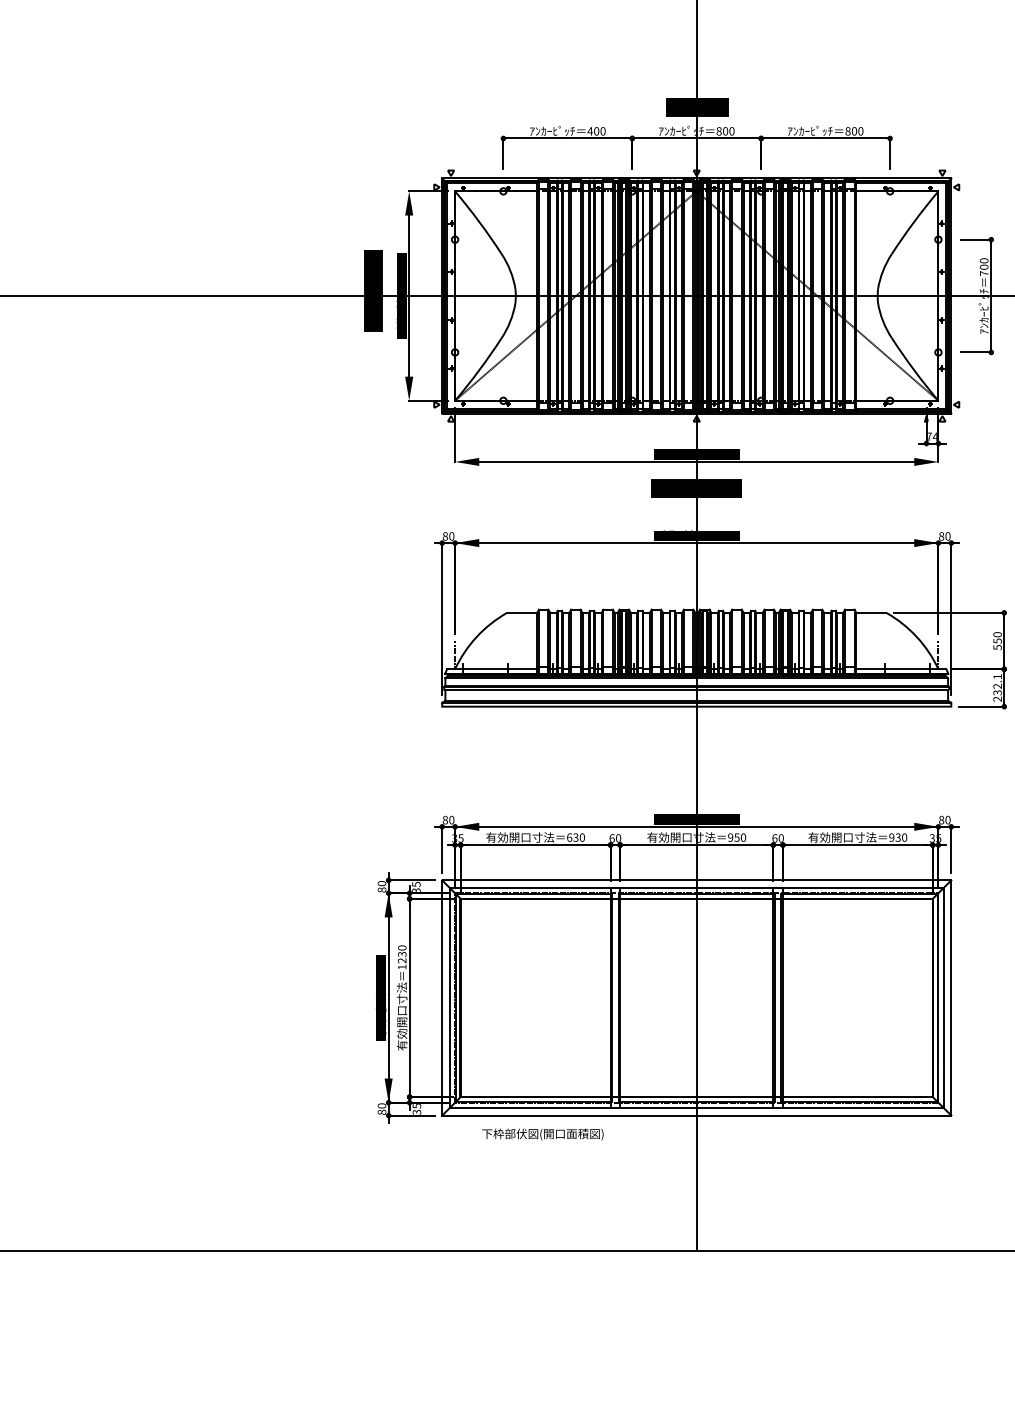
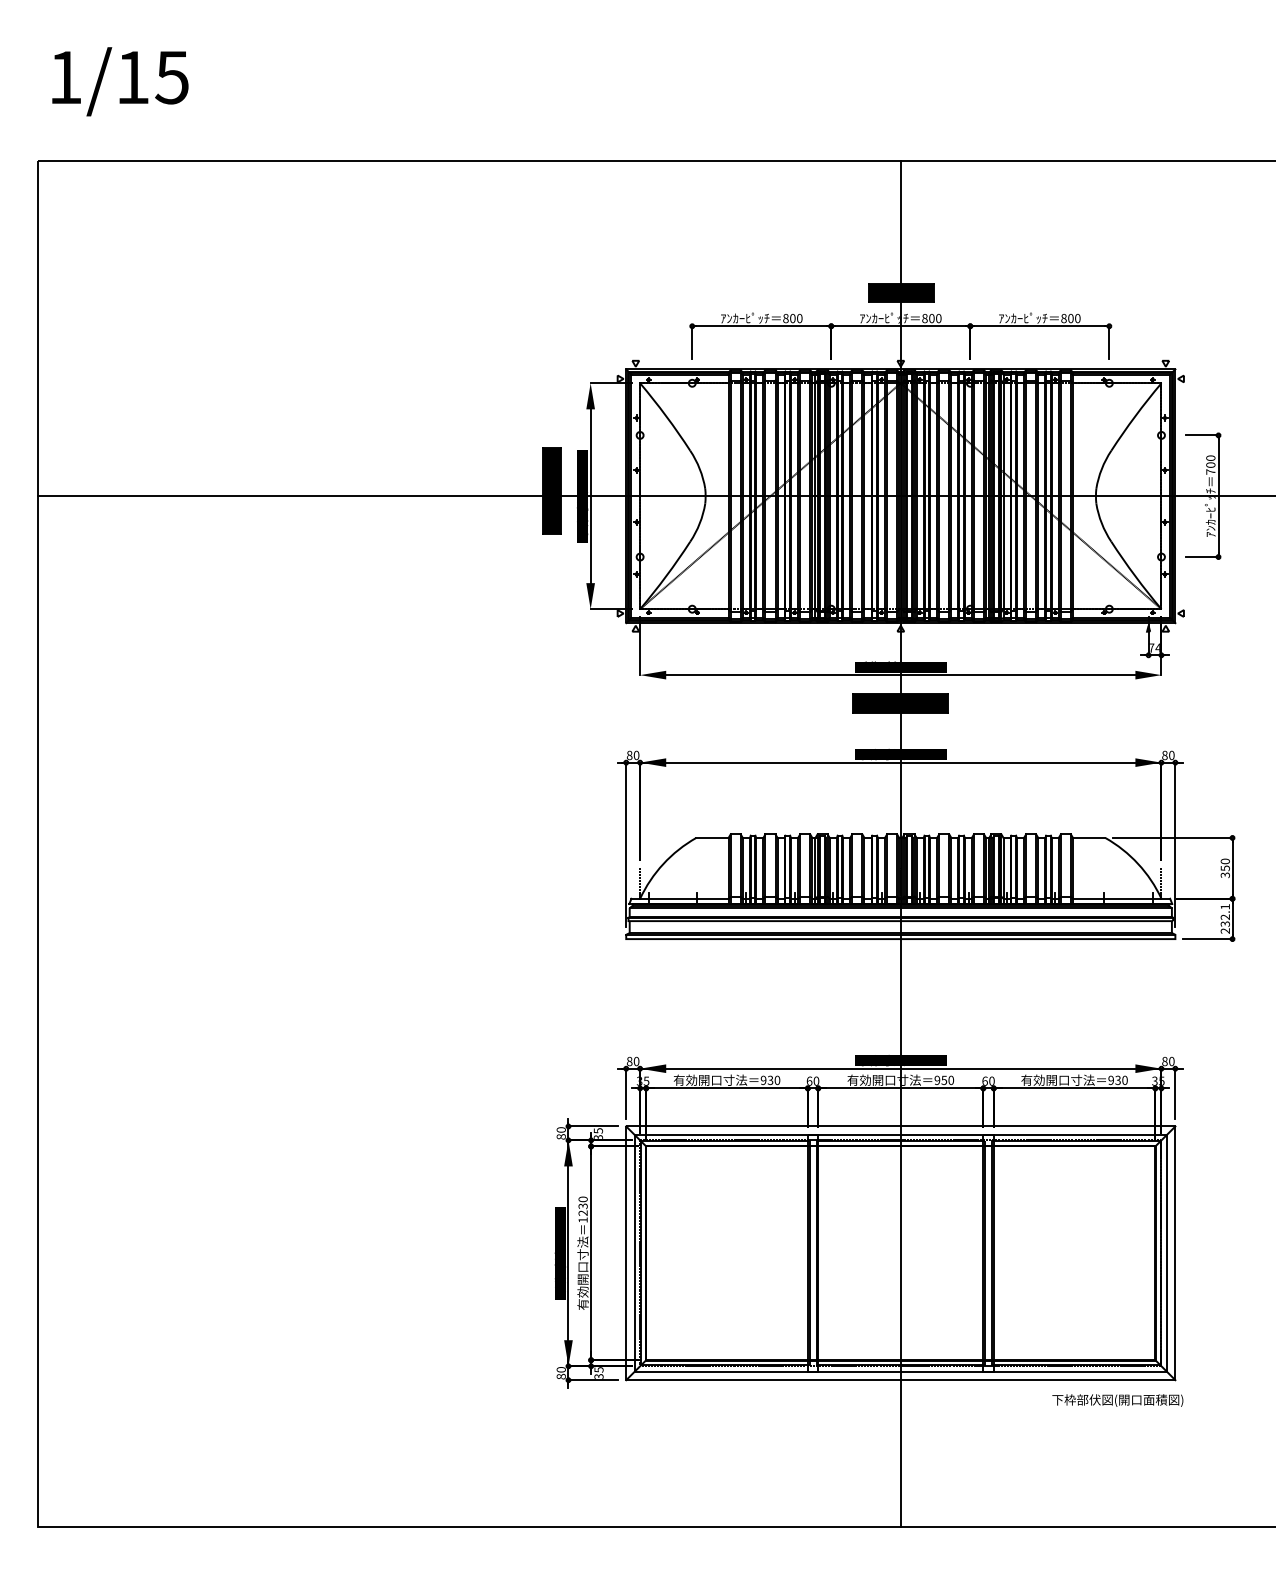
text: (589, 131) -> (785, 318), 400 -> 800
text: (996, 646) -> (1224, 874), 550 -> 350
text: (569, 836) -> (763, 1079), 630 -> 930
text: (542, 1134) -> (1117, 1400), moved

